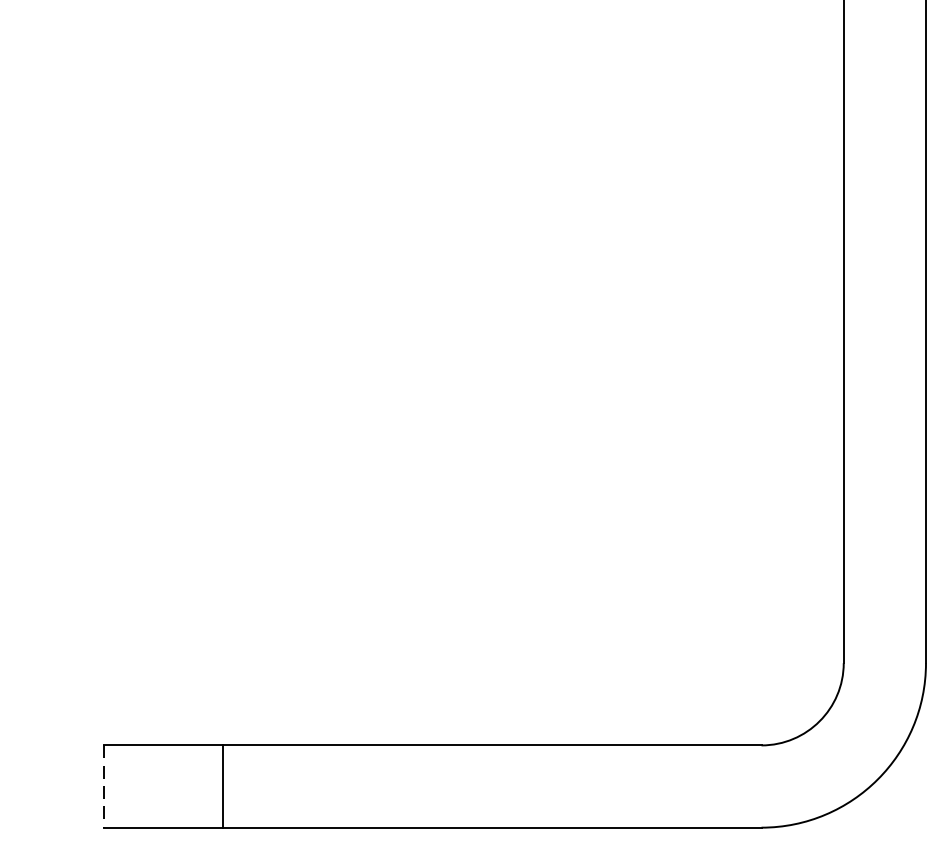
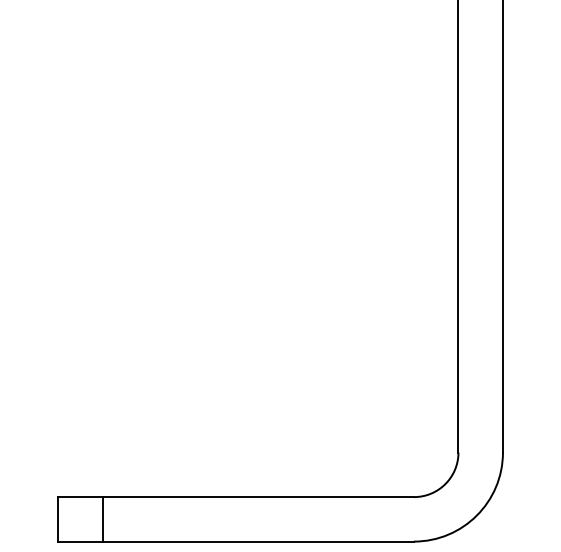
line: (104, 786) -> (58, 519), dashed -> solid
line: (222, 786) -> (102, 519), moved

